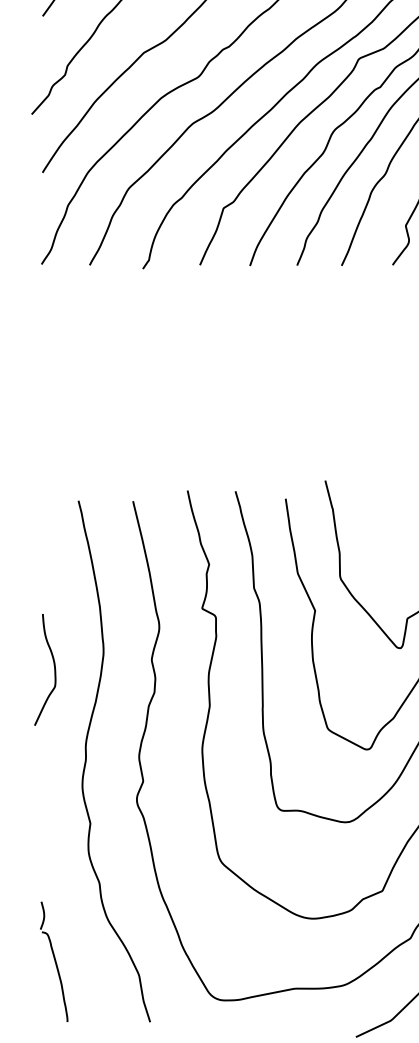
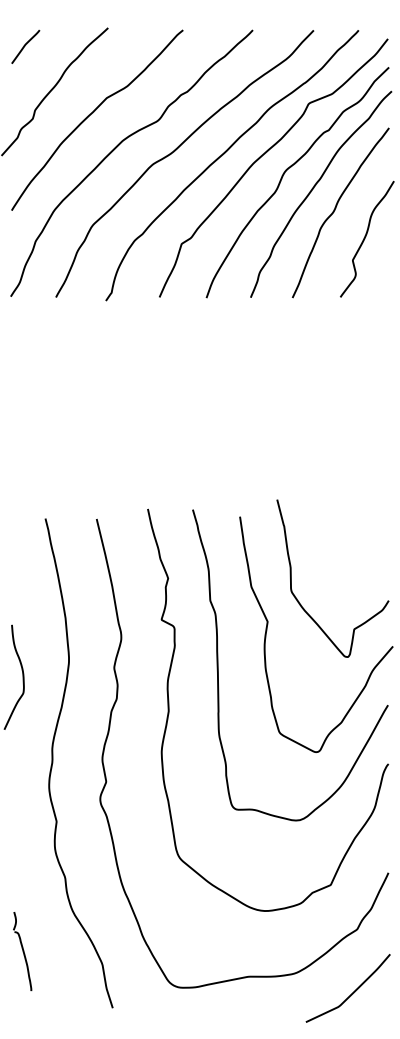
part: (54, 961) -> (22, 951), size x0.7

